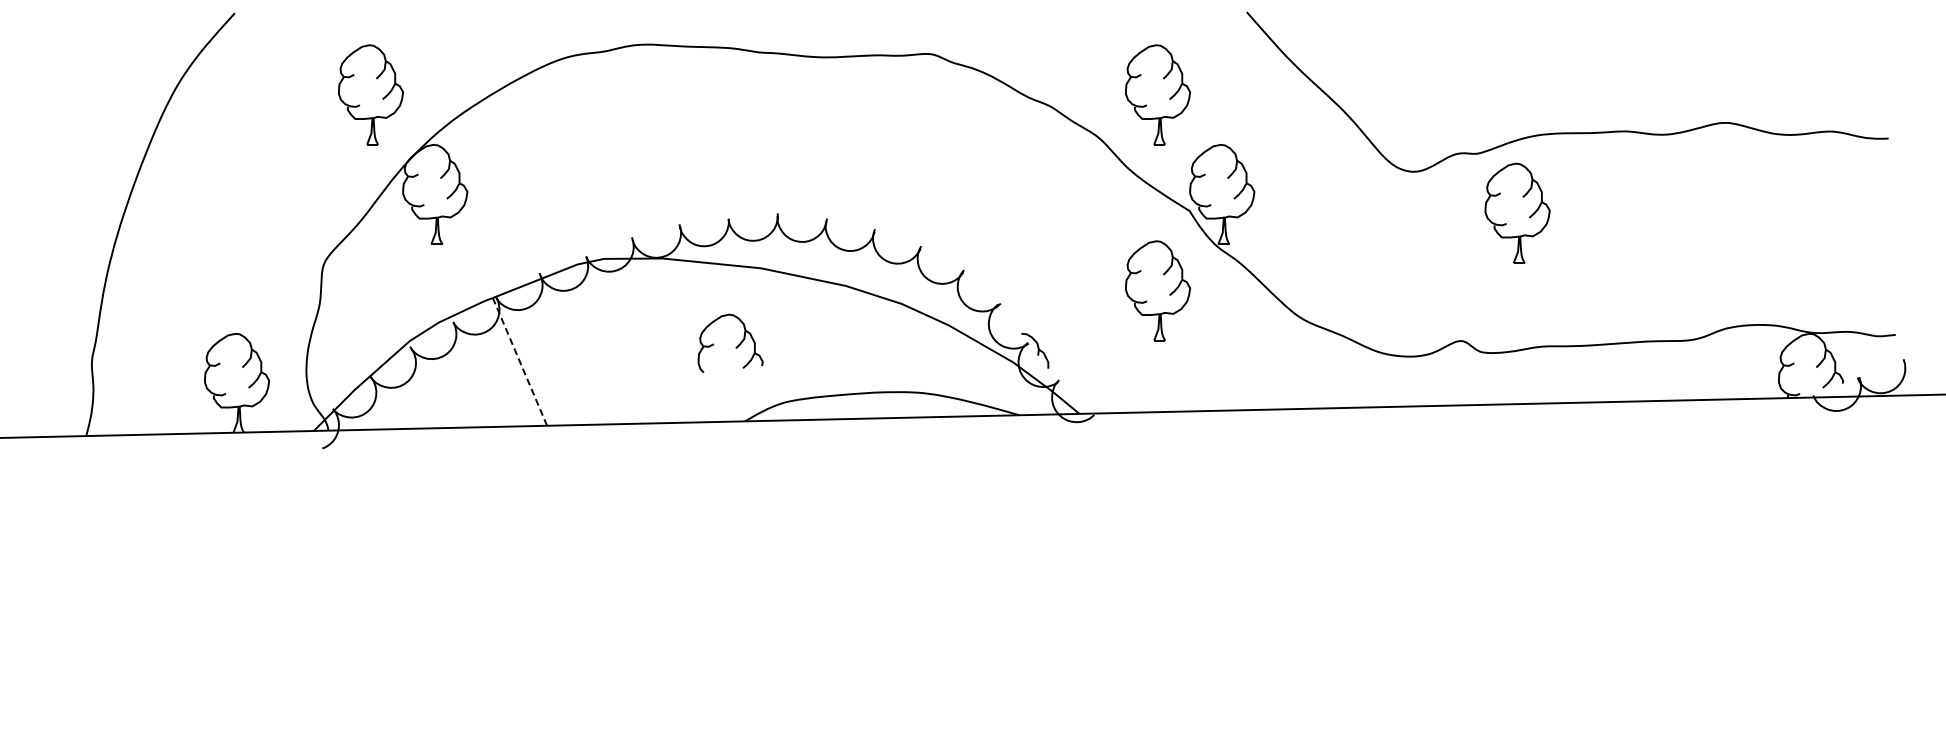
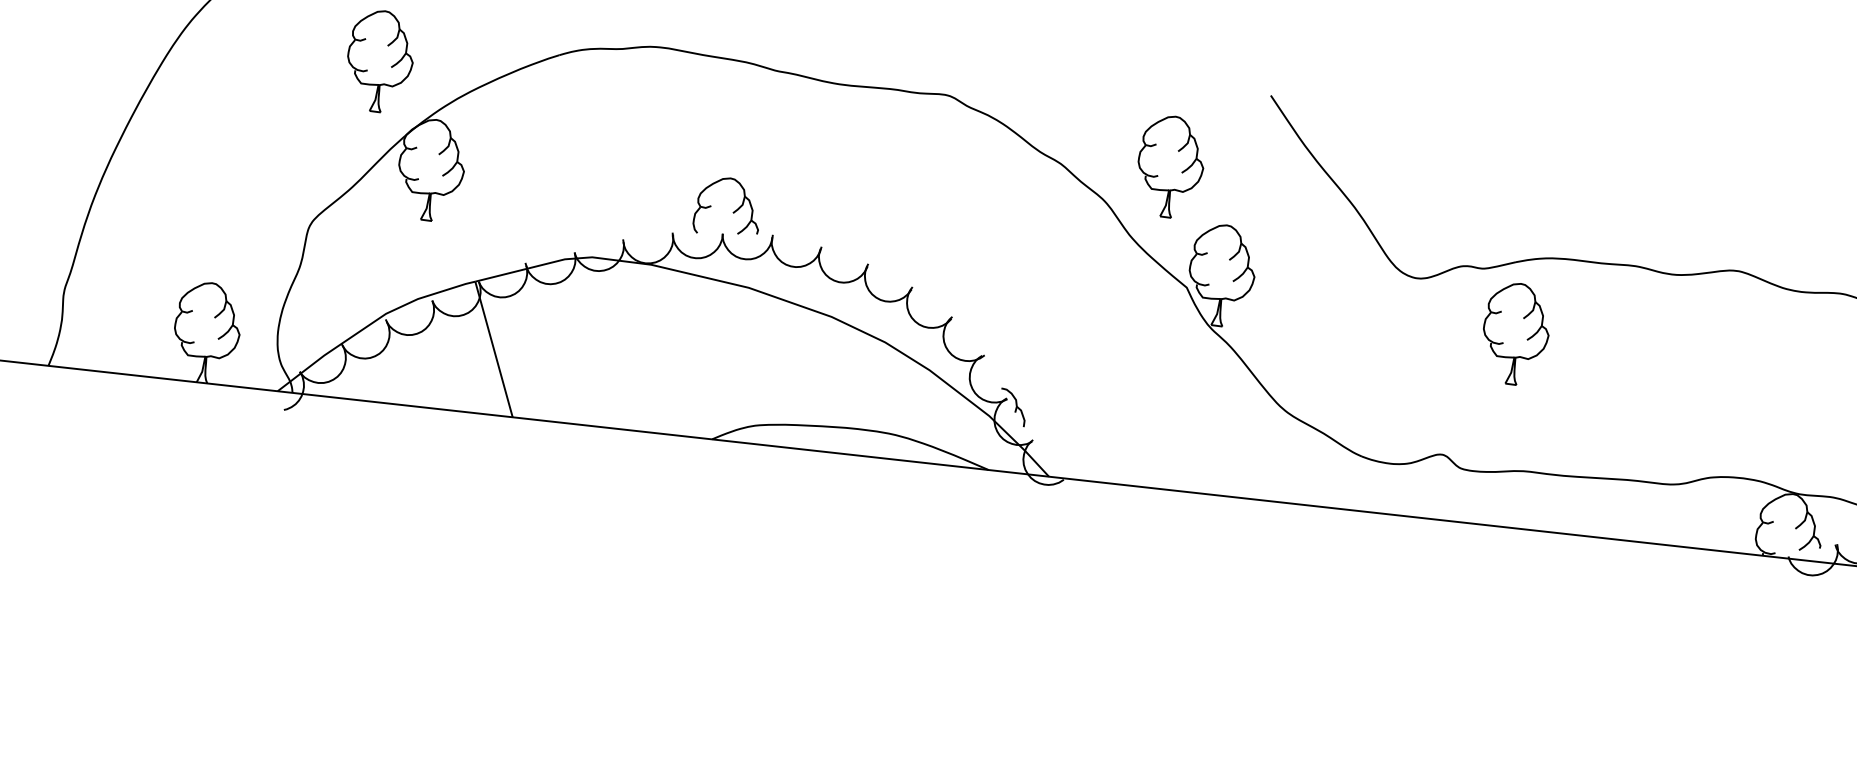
part: (1158, 290) -> (1144, 363), removed
part: (735, 347) -> (732, 212), moved
line: (519, 361) -> (493, 349), dashed -> solid

